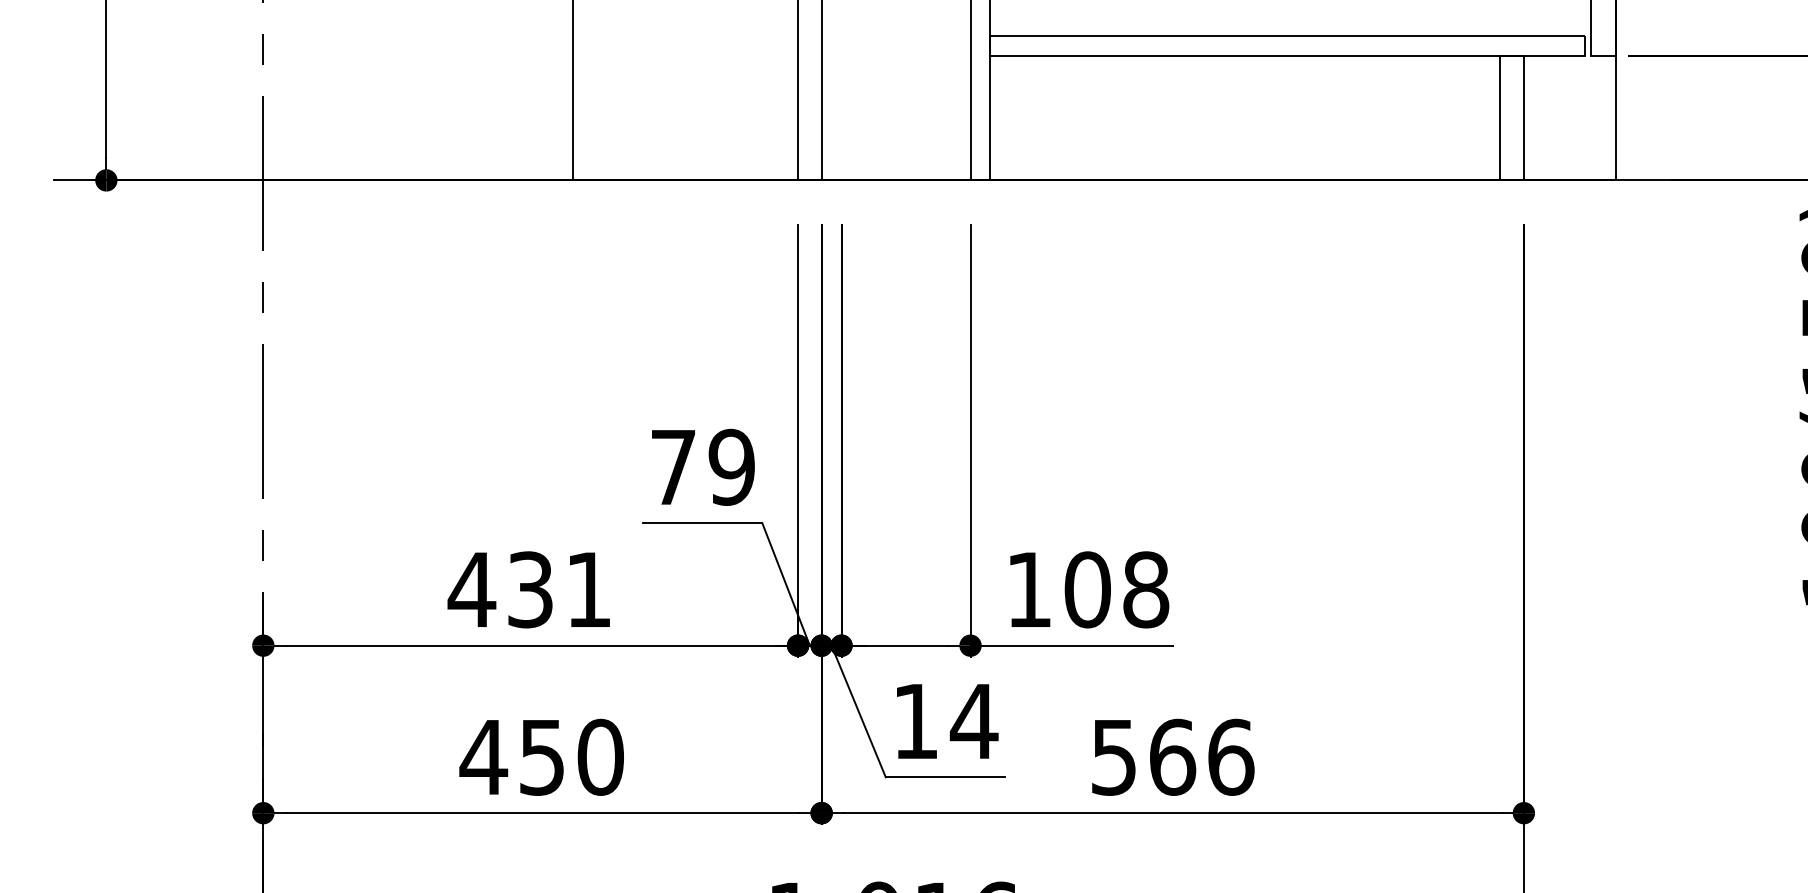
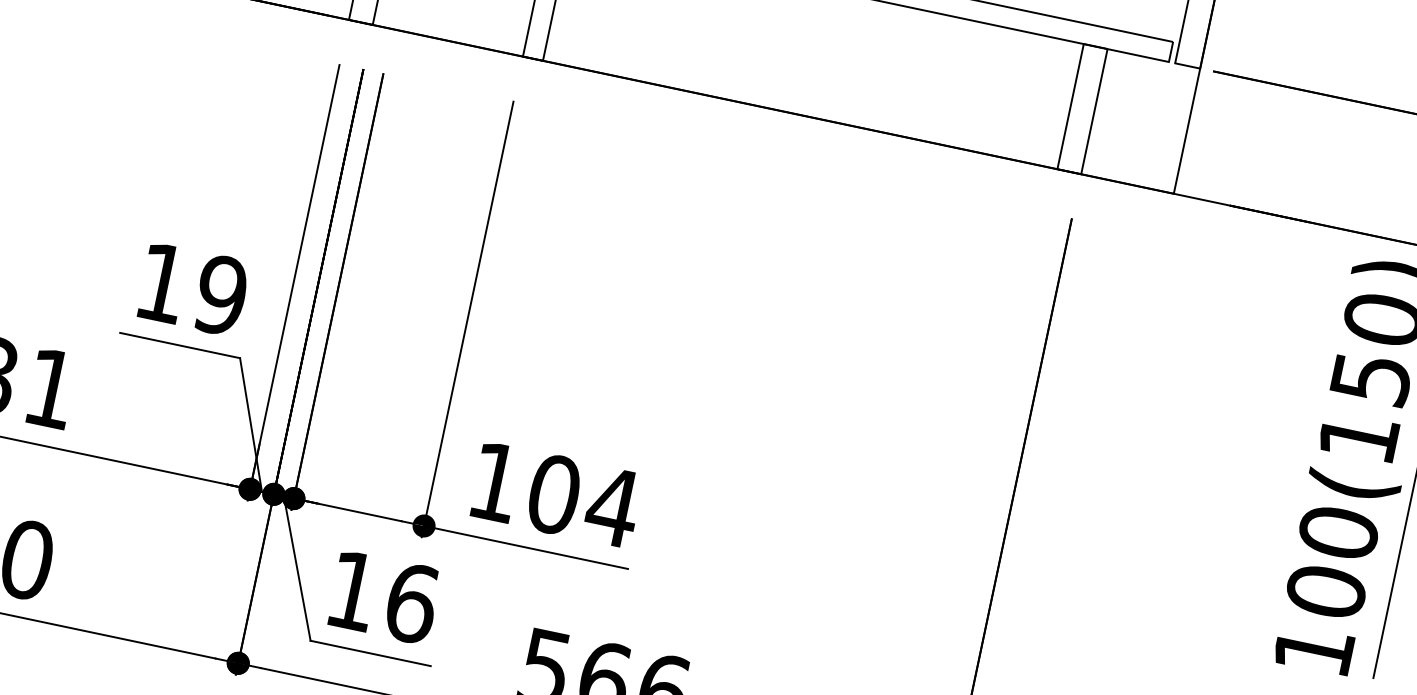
text: (673, 467) -> (162, 283), 79 -> 19
text: (1145, 589) -> (612, 506), 108 -> 104
text: (973, 721) -> (410, 603), 14 -> 16

